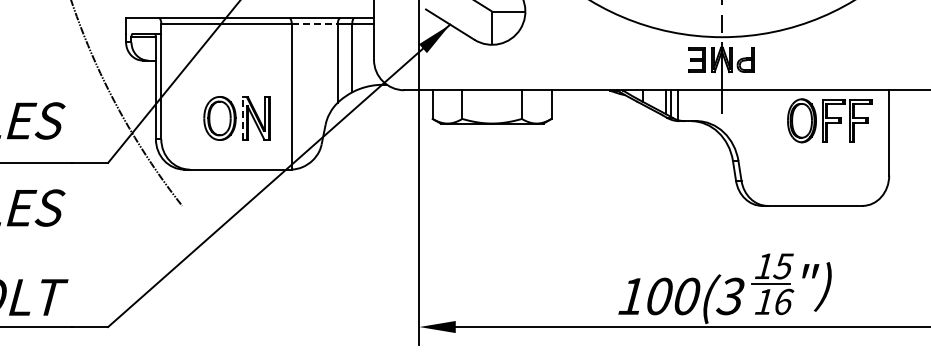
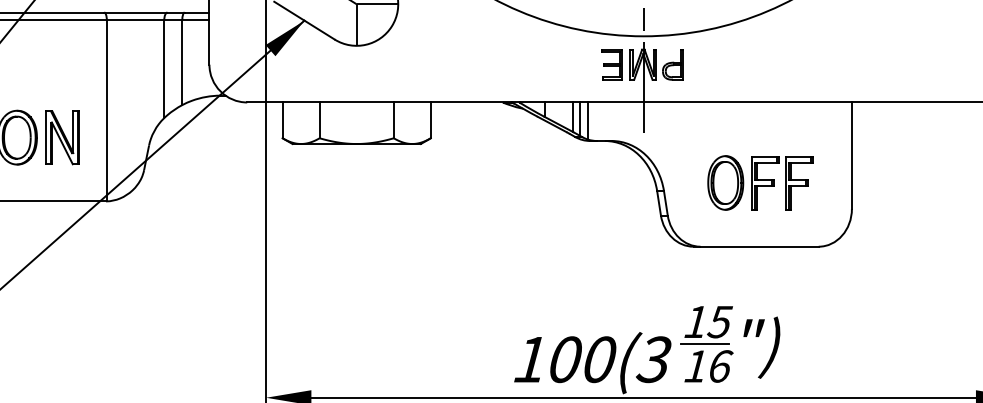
line: (315, 24) -> (136, 20), dashed -> solid
line: (242, 118) -> (45, 137), dashed -> solid
part: (829, 120) -> (760, 182), moved

